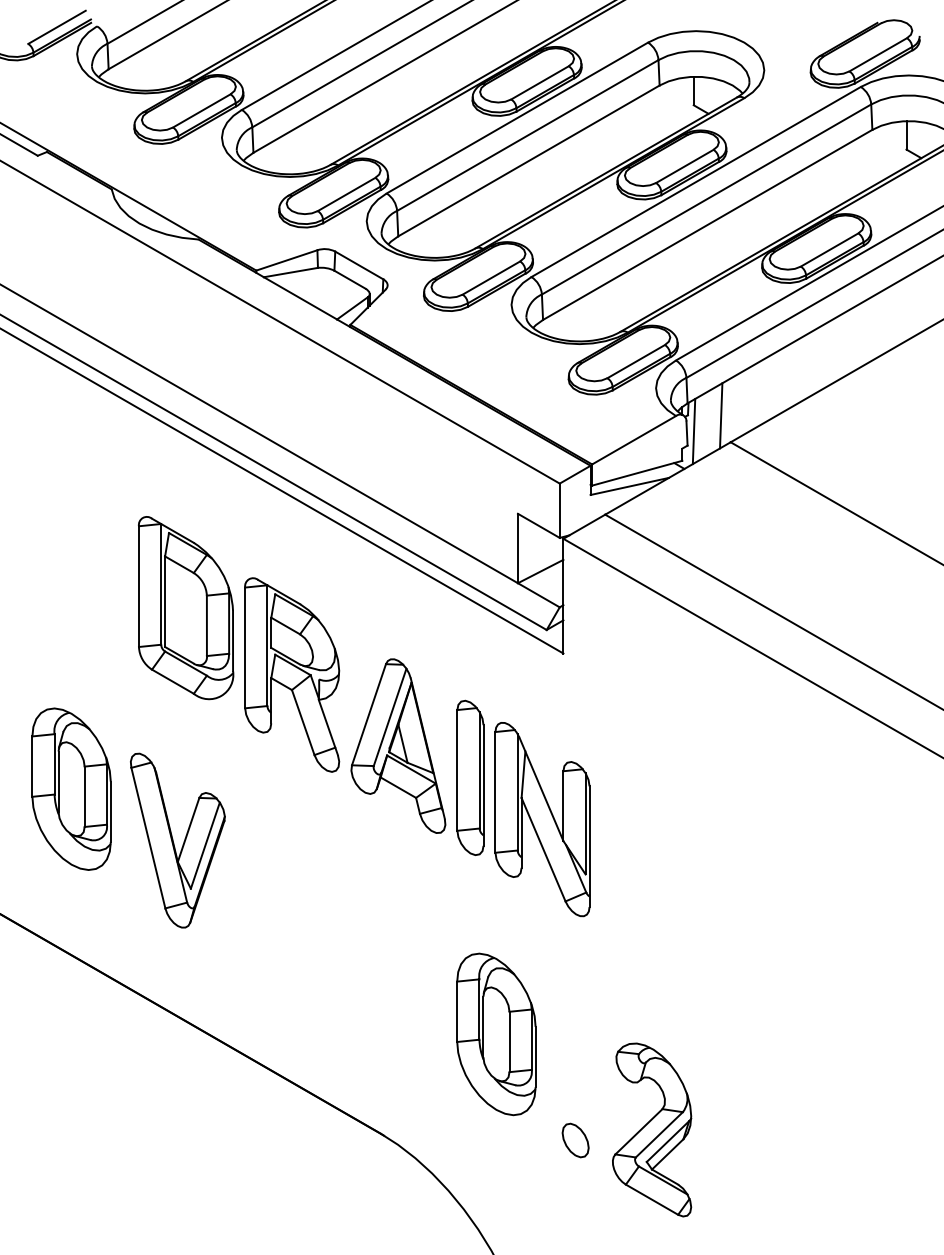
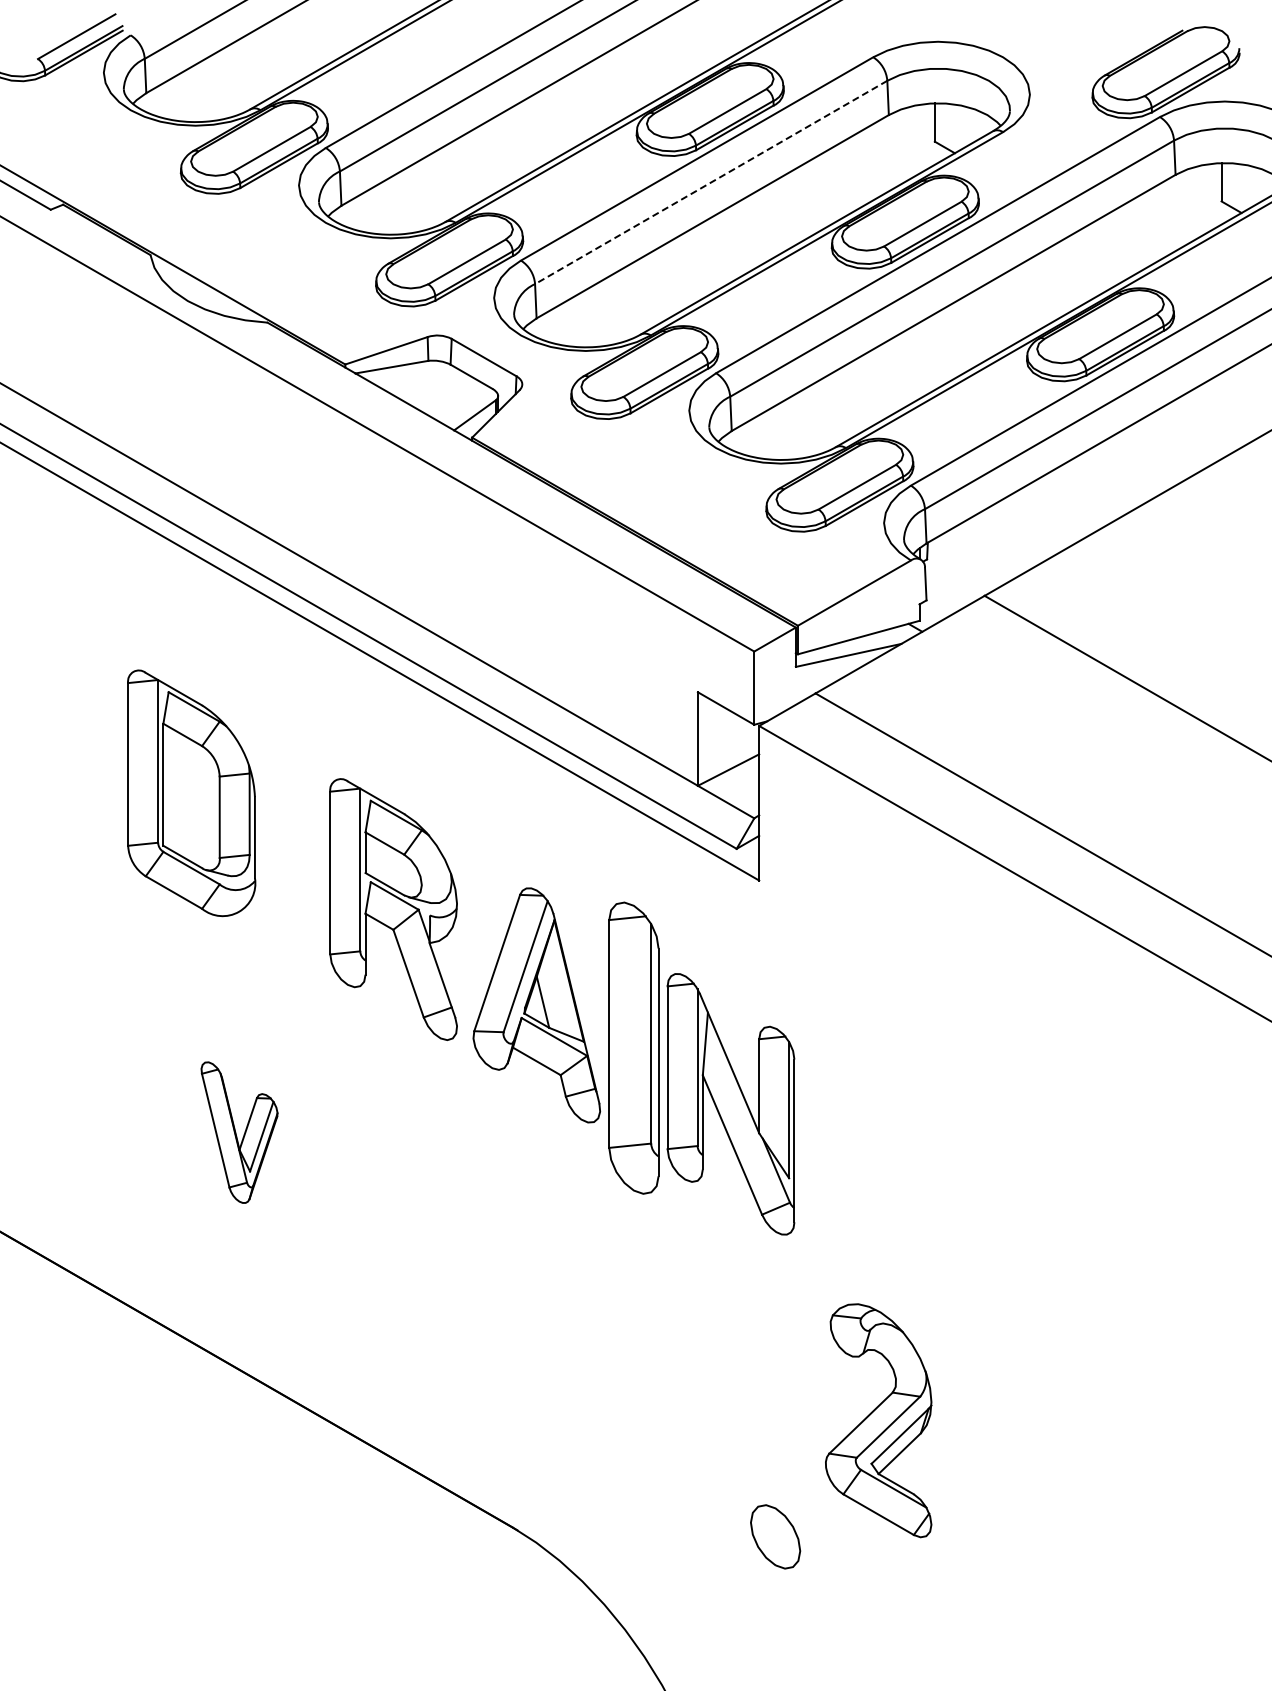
line: (527, 135) -> (710, 182), solid -> dashed
line: (720, 416) -> (971, 560), removed
line: (693, 431) -> (934, 581), removed
part: (185, 608) -> (191, 793), moved
part: (470, 778) -> (633, 1048), size x1.4
part: (71, 789) -> (96, 1063), removed
part: (177, 840) -> (239, 1132), size x0.6
part: (496, 1034) -> (668, 1393), removed
part: (651, 1129) -> (878, 1420), moved
part: (575, 1140) -> (775, 1536), size x1.4

